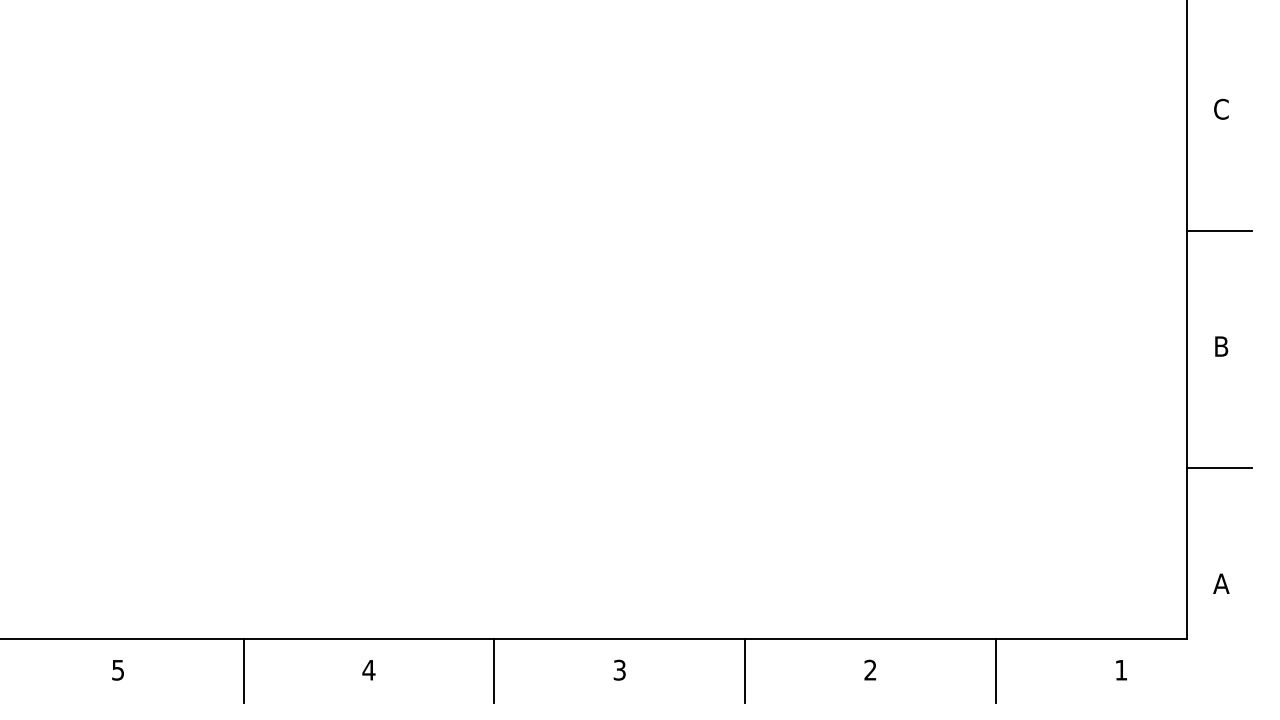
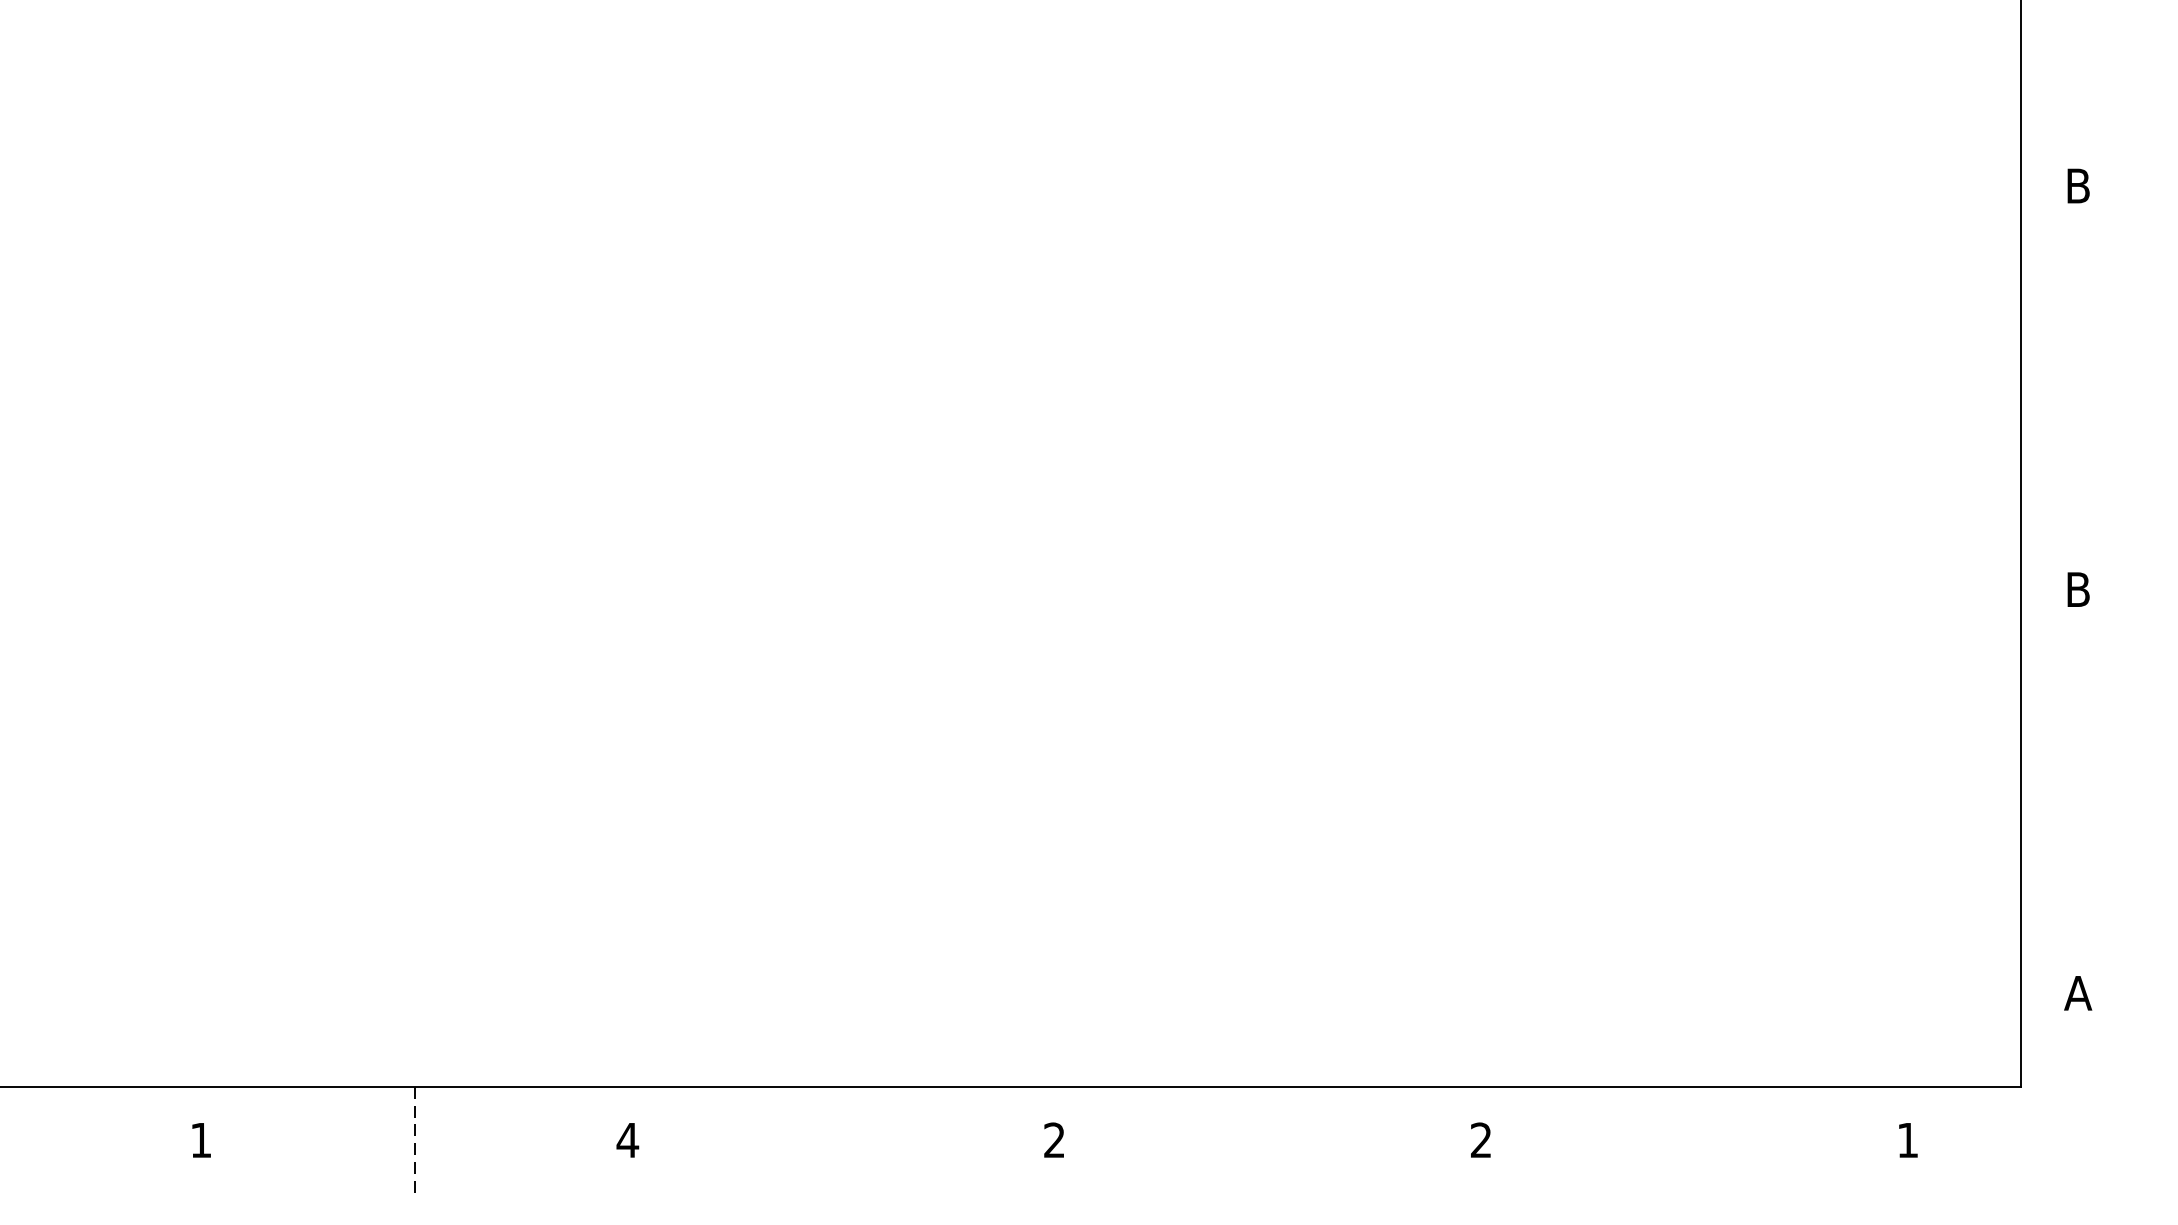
text: (1221, 108) -> (2078, 184), C -> B
line: (1219, 230) -> (2074, 392), removed
line: (1219, 467) -> (2074, 795), removed
text: (117, 670) -> (200, 1140), 5 -> 1
line: (494, 670) -> (841, 1140), removed
text: (619, 670) -> (1054, 1140), 3 -> 2
line: (745, 670) -> (1268, 1140), removed
line: (996, 670) -> (1695, 1140), removed
line: (243, 671) -> (414, 1142), solid -> dashed

